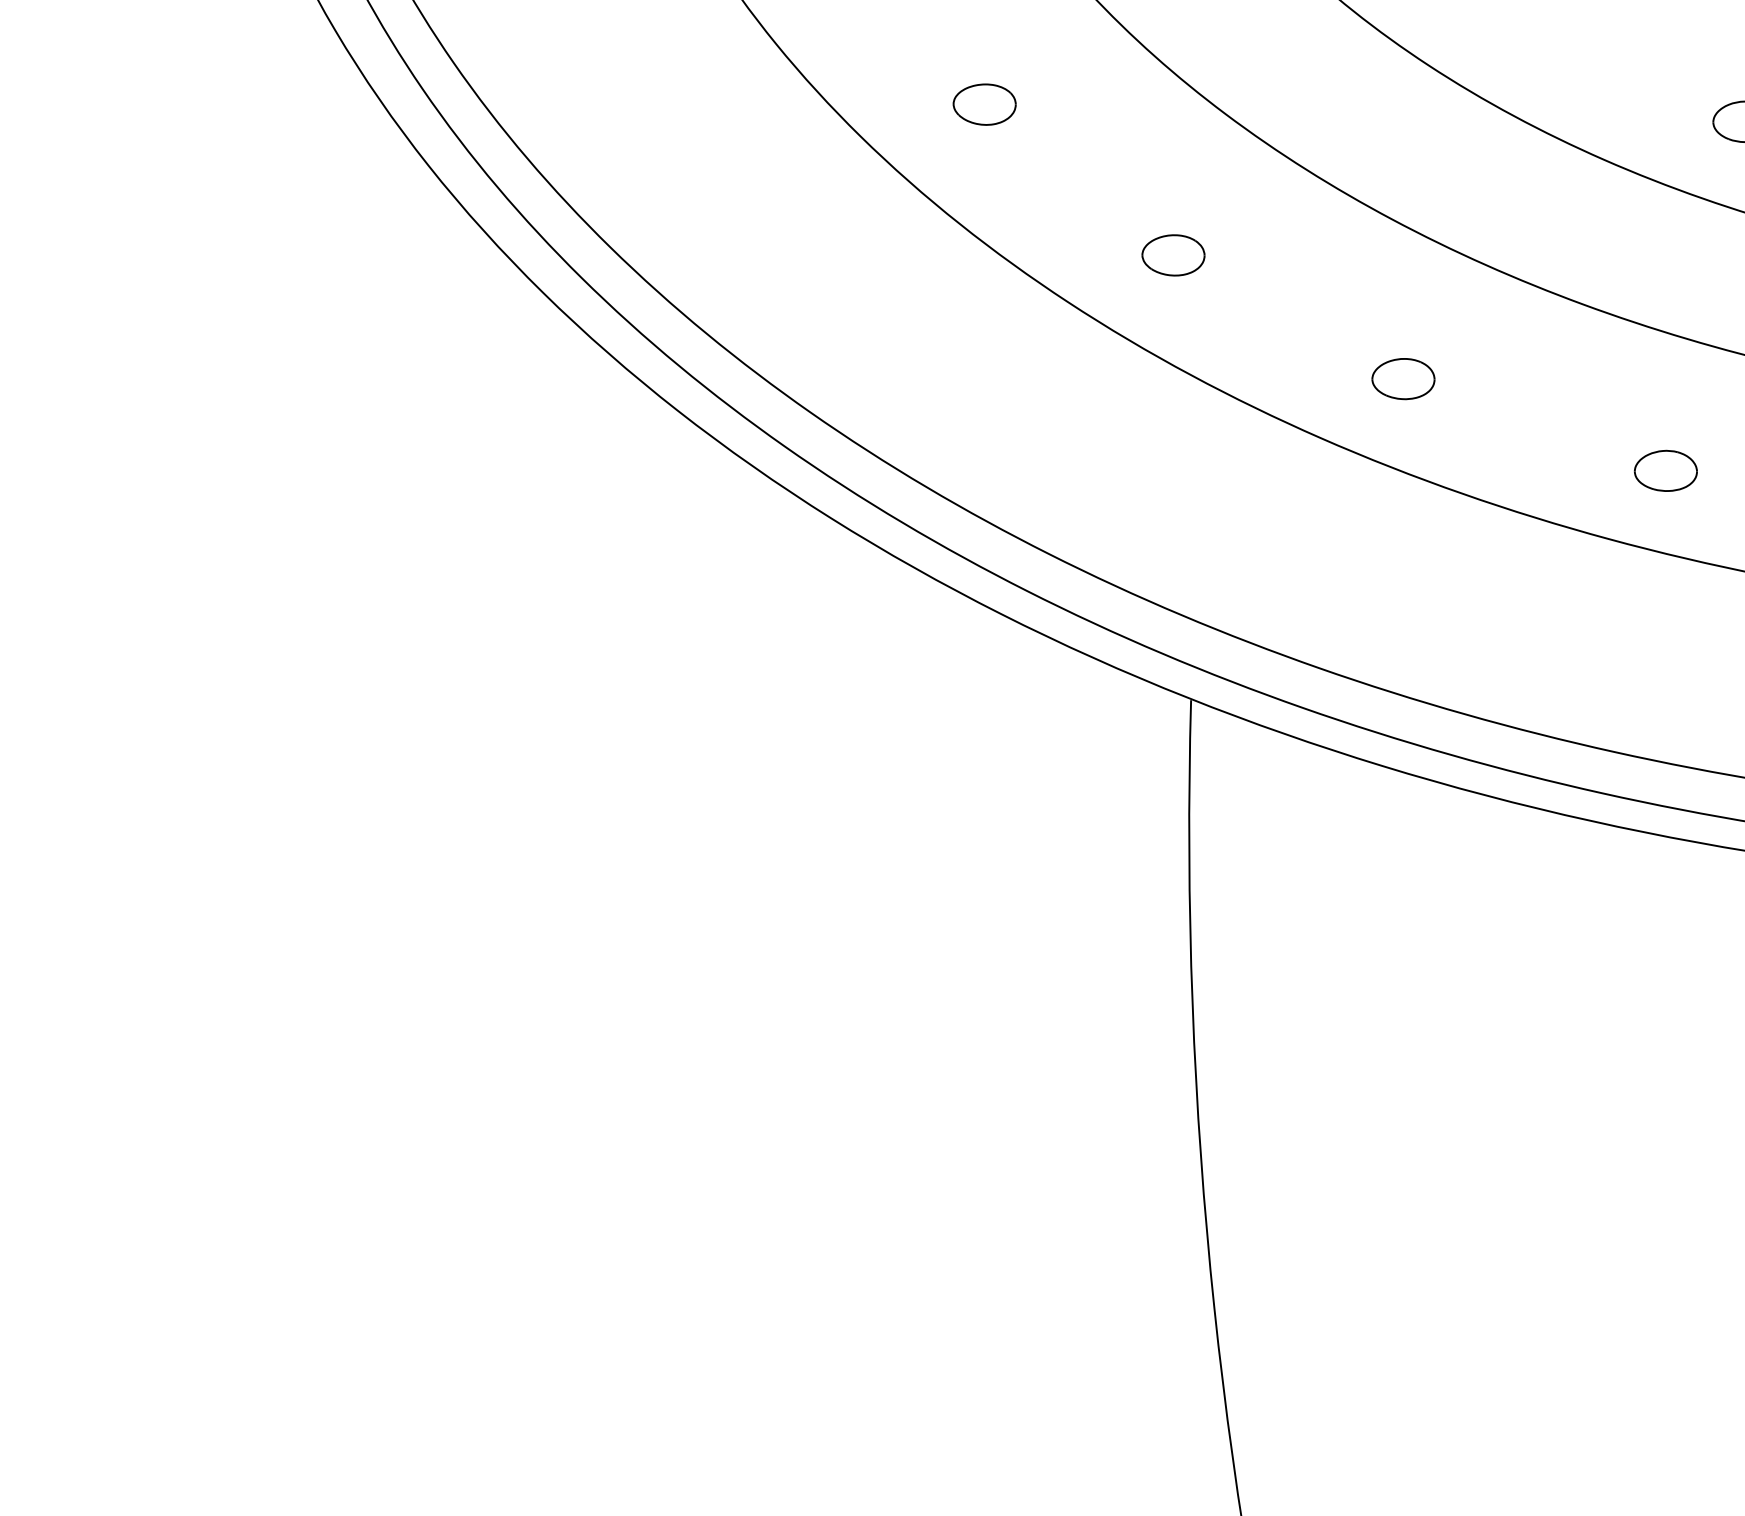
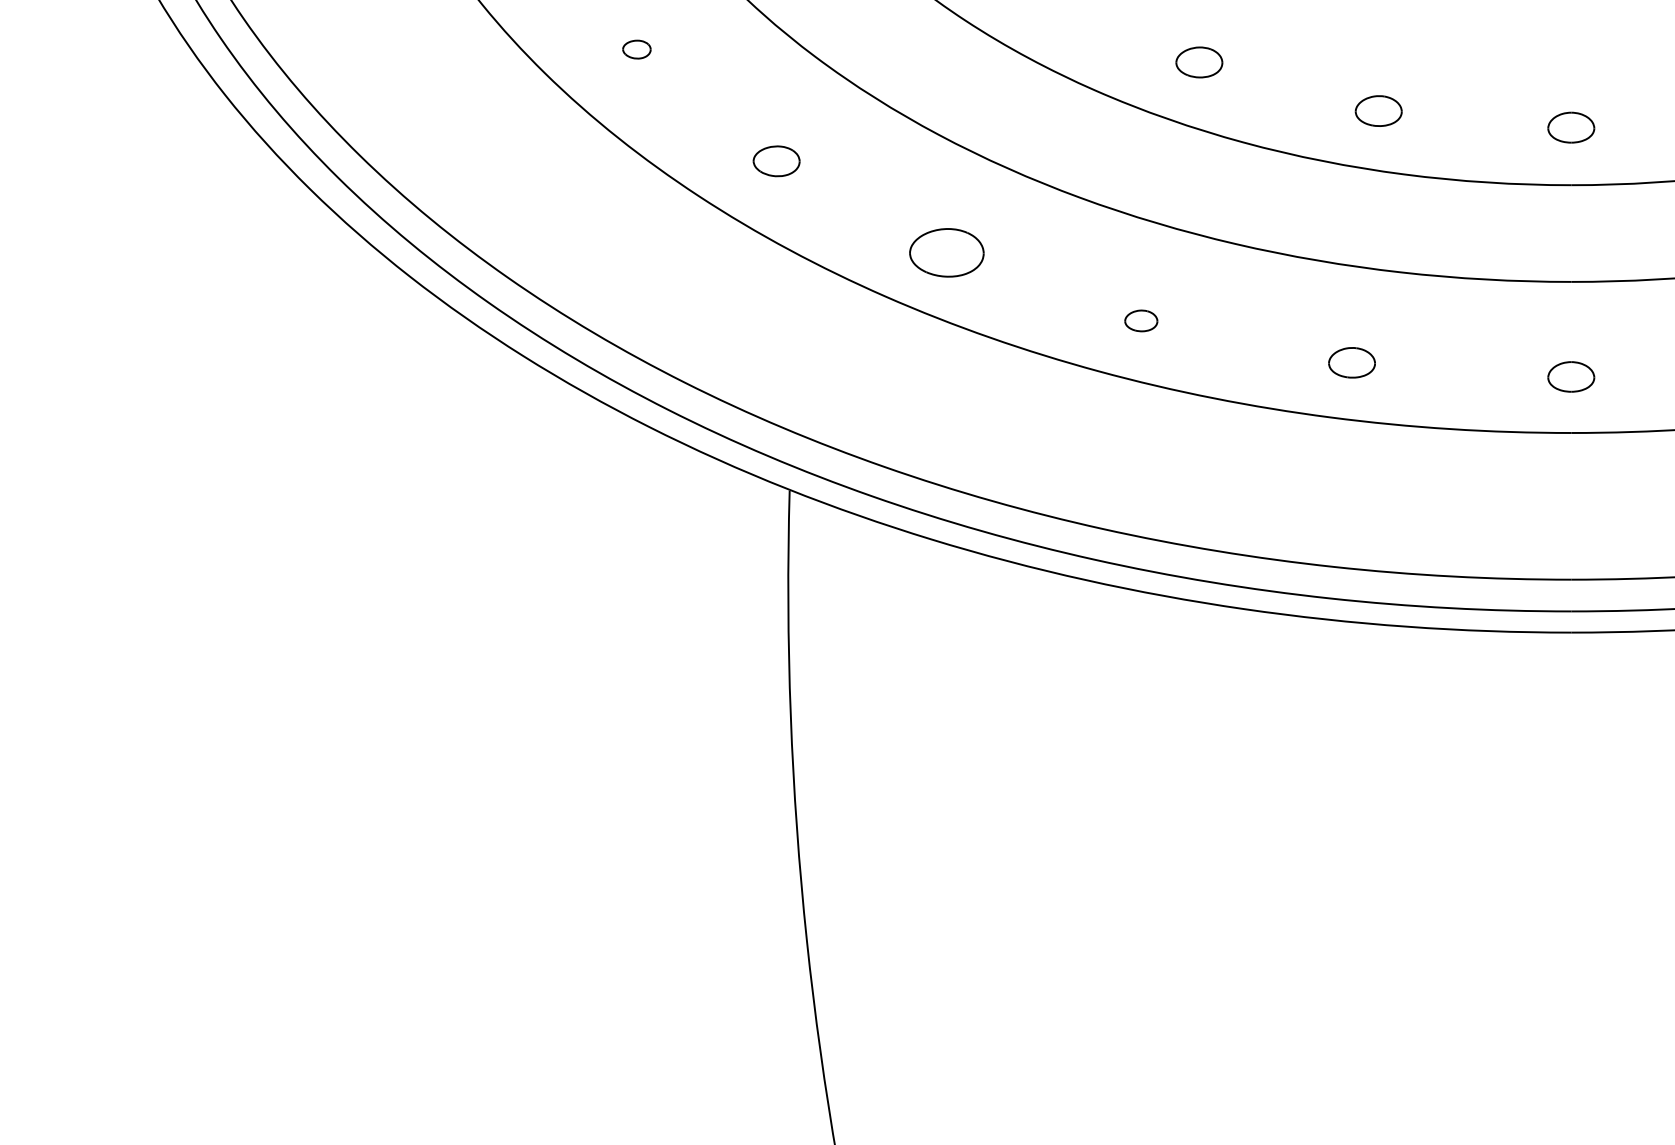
part: (984, 104) -> (636, 49), size x0.6
part: (1402, 378) -> (946, 252), size x1.6
part: (1666, 470) -> (1141, 320), size x0.7

